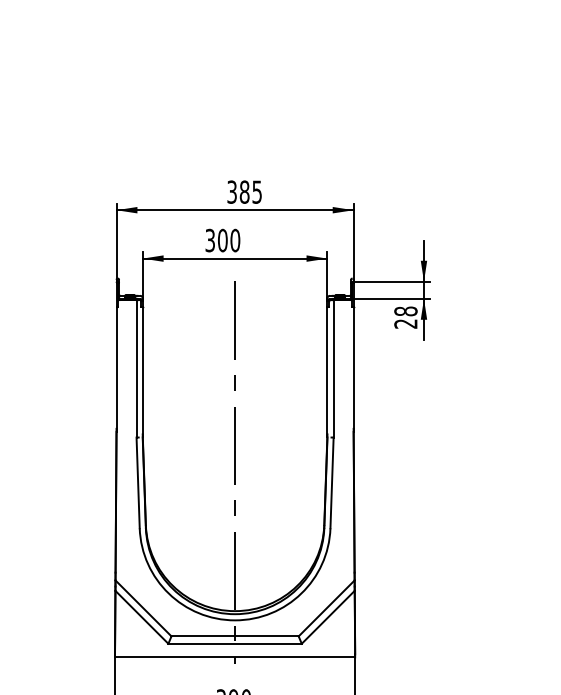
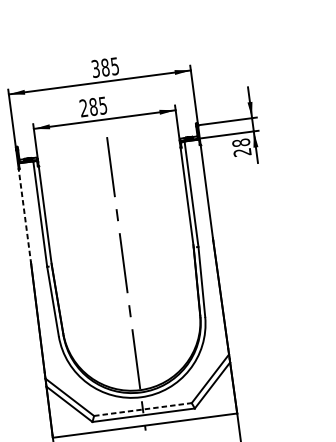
text: (222, 240) -> (93, 106), 300 -> 285
line: (116, 369) -> (24, 216), solid -> dashed
line: (235, 636) -> (143, 409), solid -> dashed

